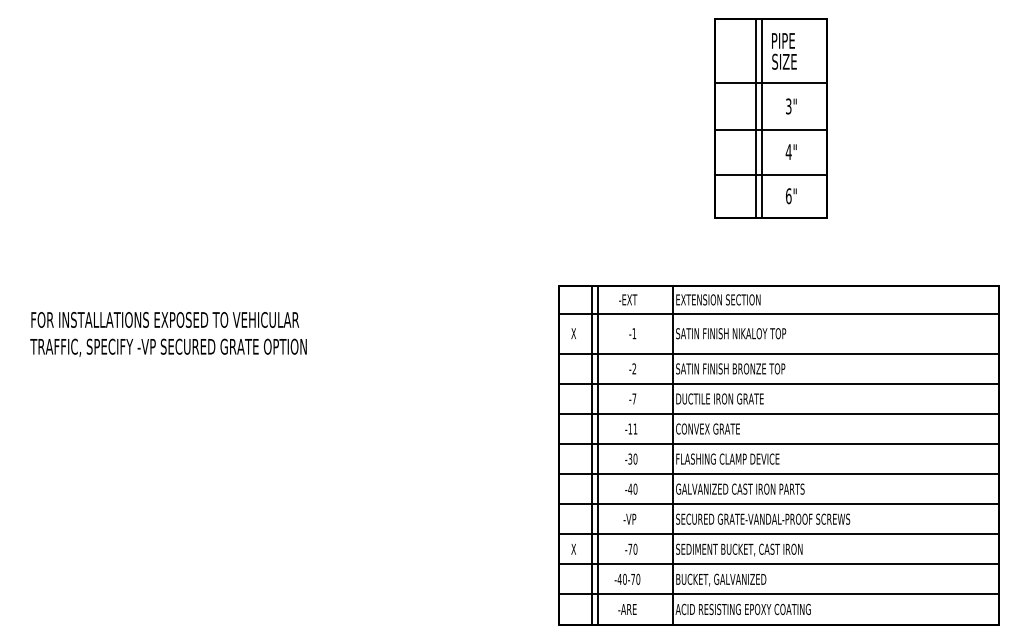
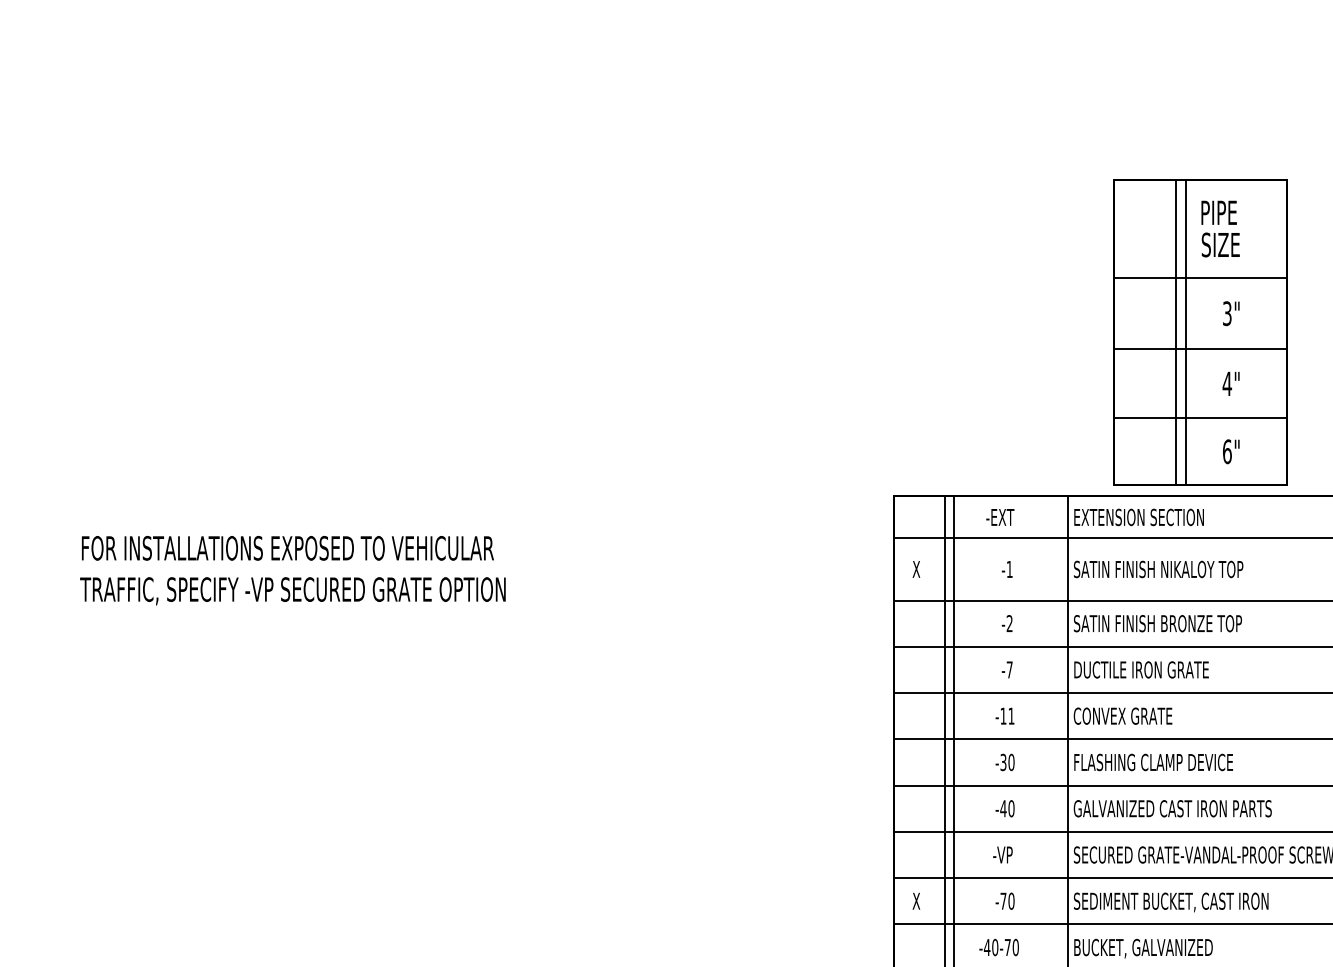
part: (770, 118) -> (1199, 332), moved

